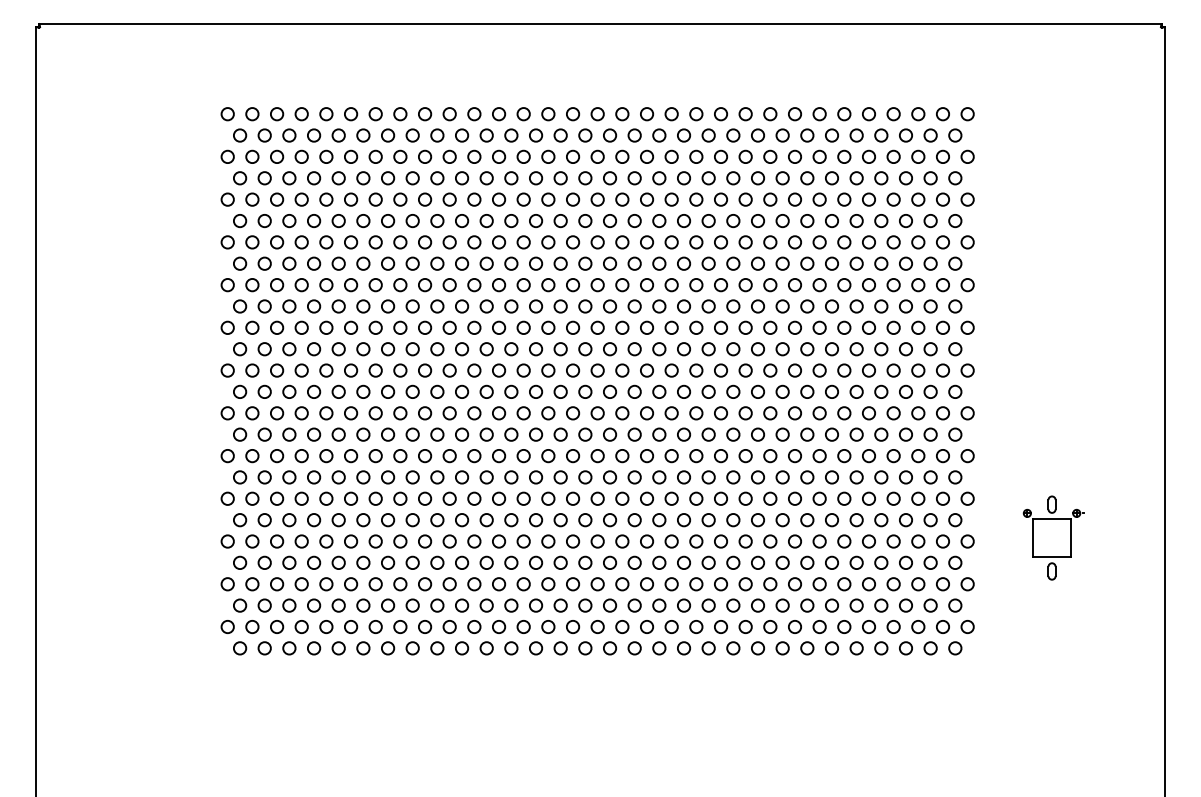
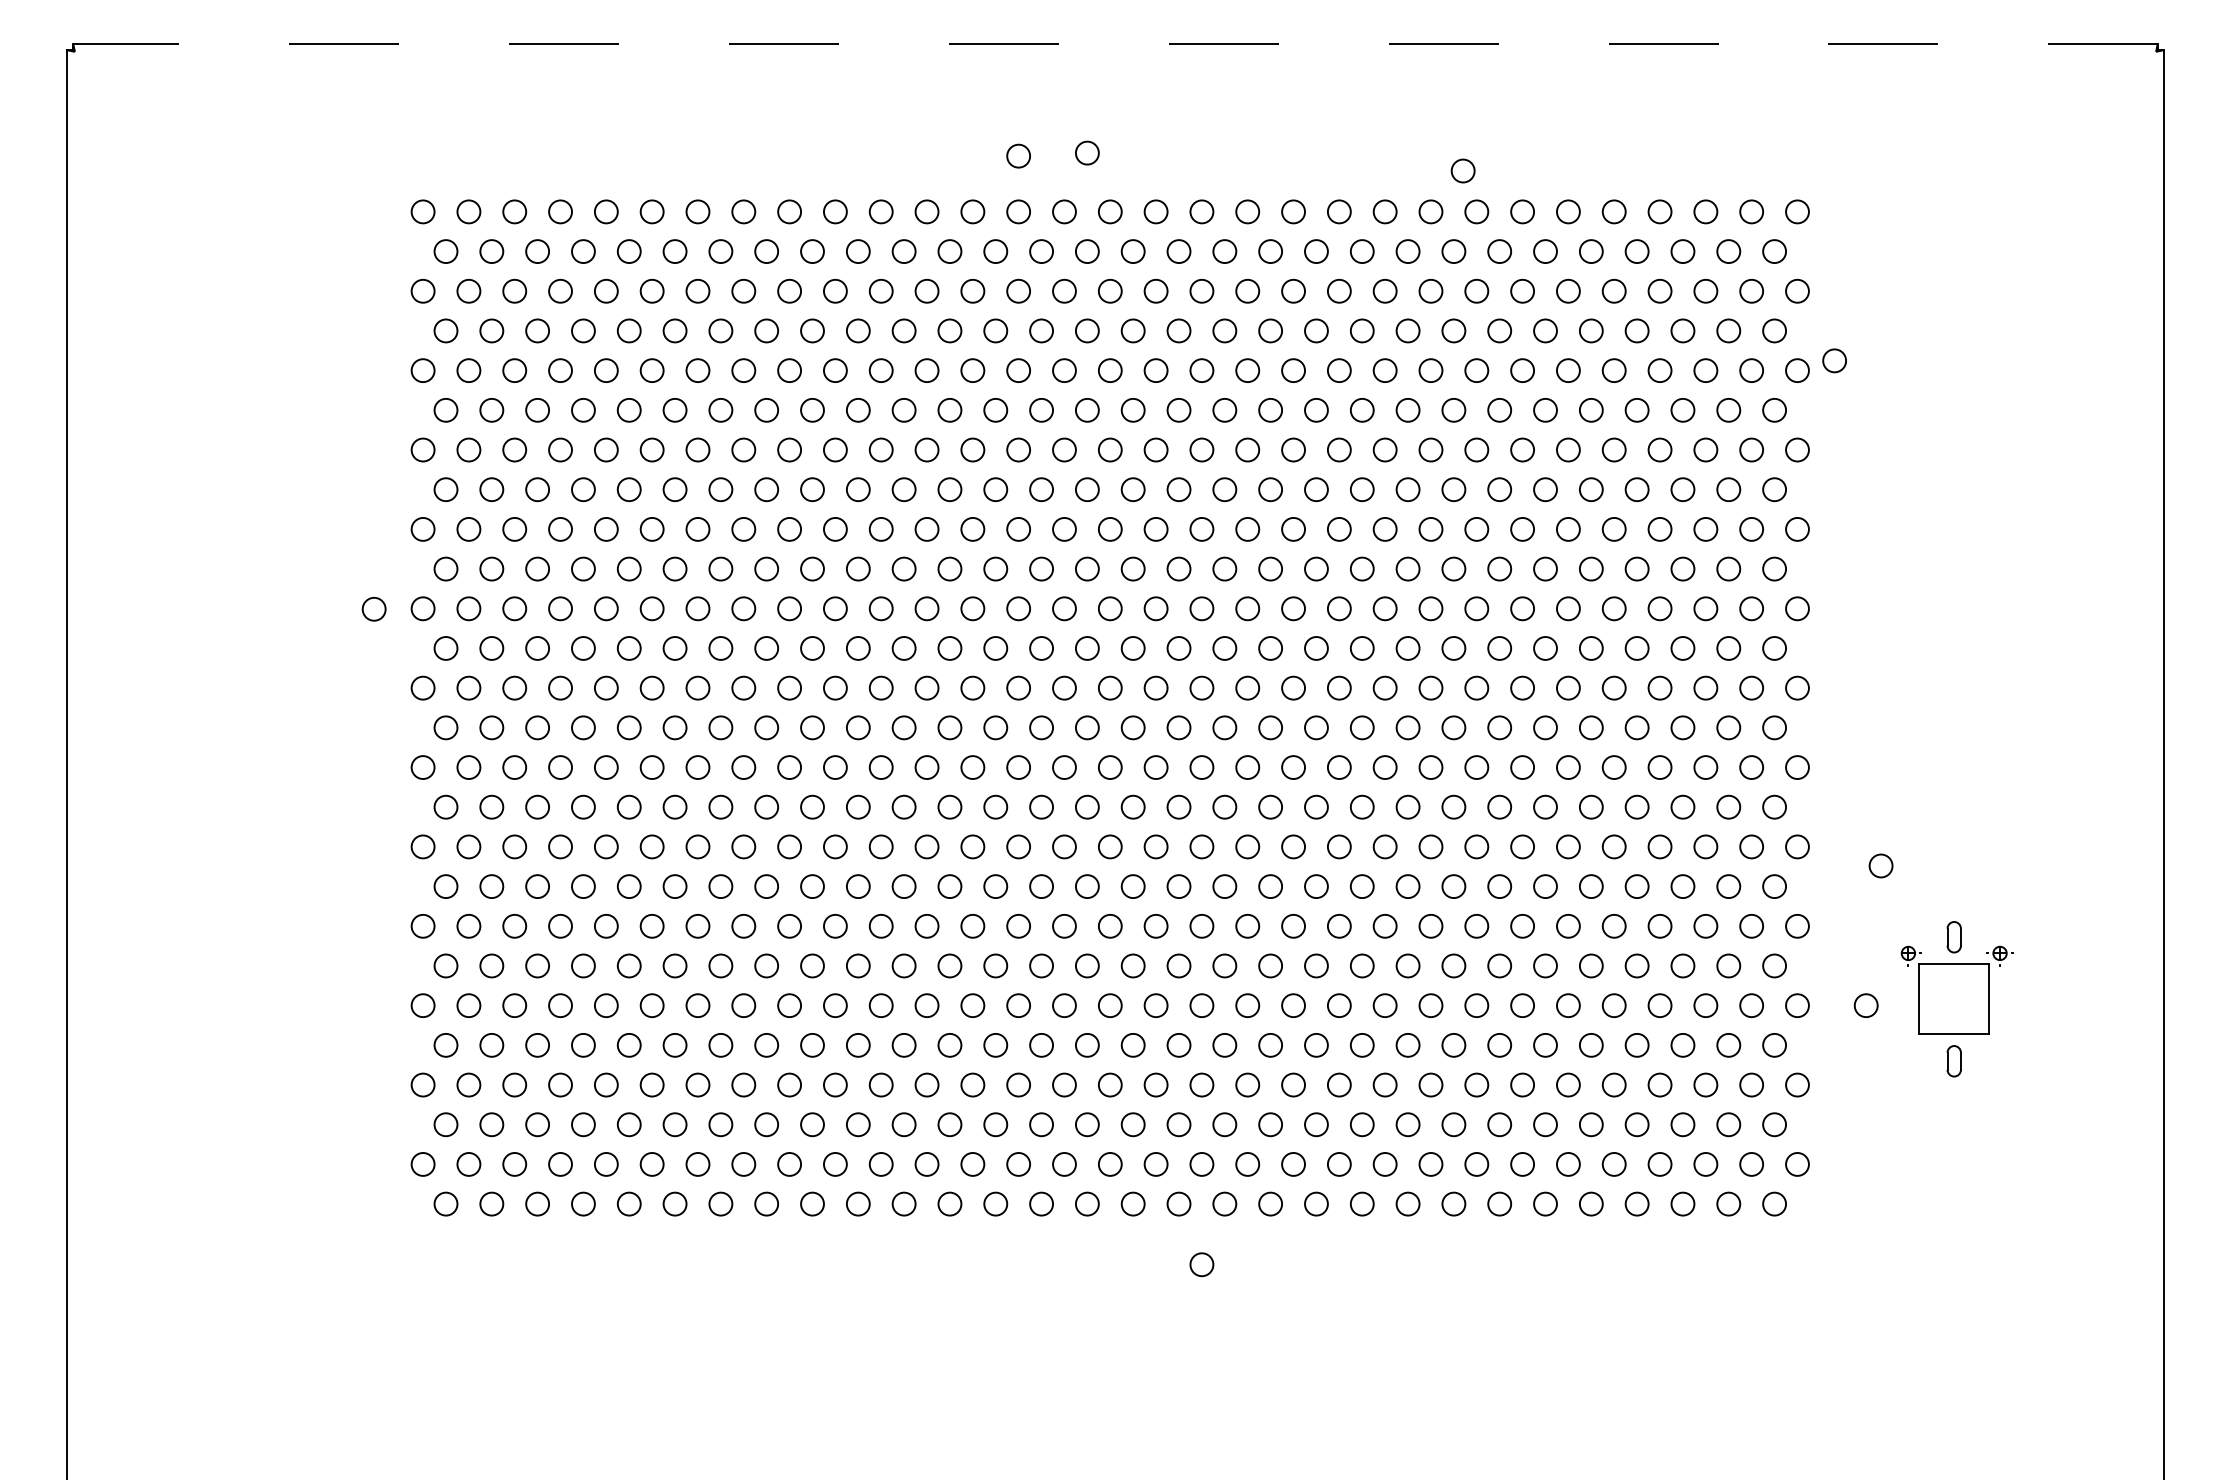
line: (600, 23) -> (1115, 43), solid -> dashed
circle: (585, 82) -> (1087, 153), added
circle: (548, 84) -> (1018, 156), added
circle: (787, 92) -> (1462, 171), added
circle: (987, 194) -> (1834, 361), added
circle: (201, 328) -> (374, 609), added
circle: (1012, 466) -> (1880, 866), added
circle: (1004, 541) -> (1865, 1005), added
circle: (647, 680) -> (1202, 1263), added

